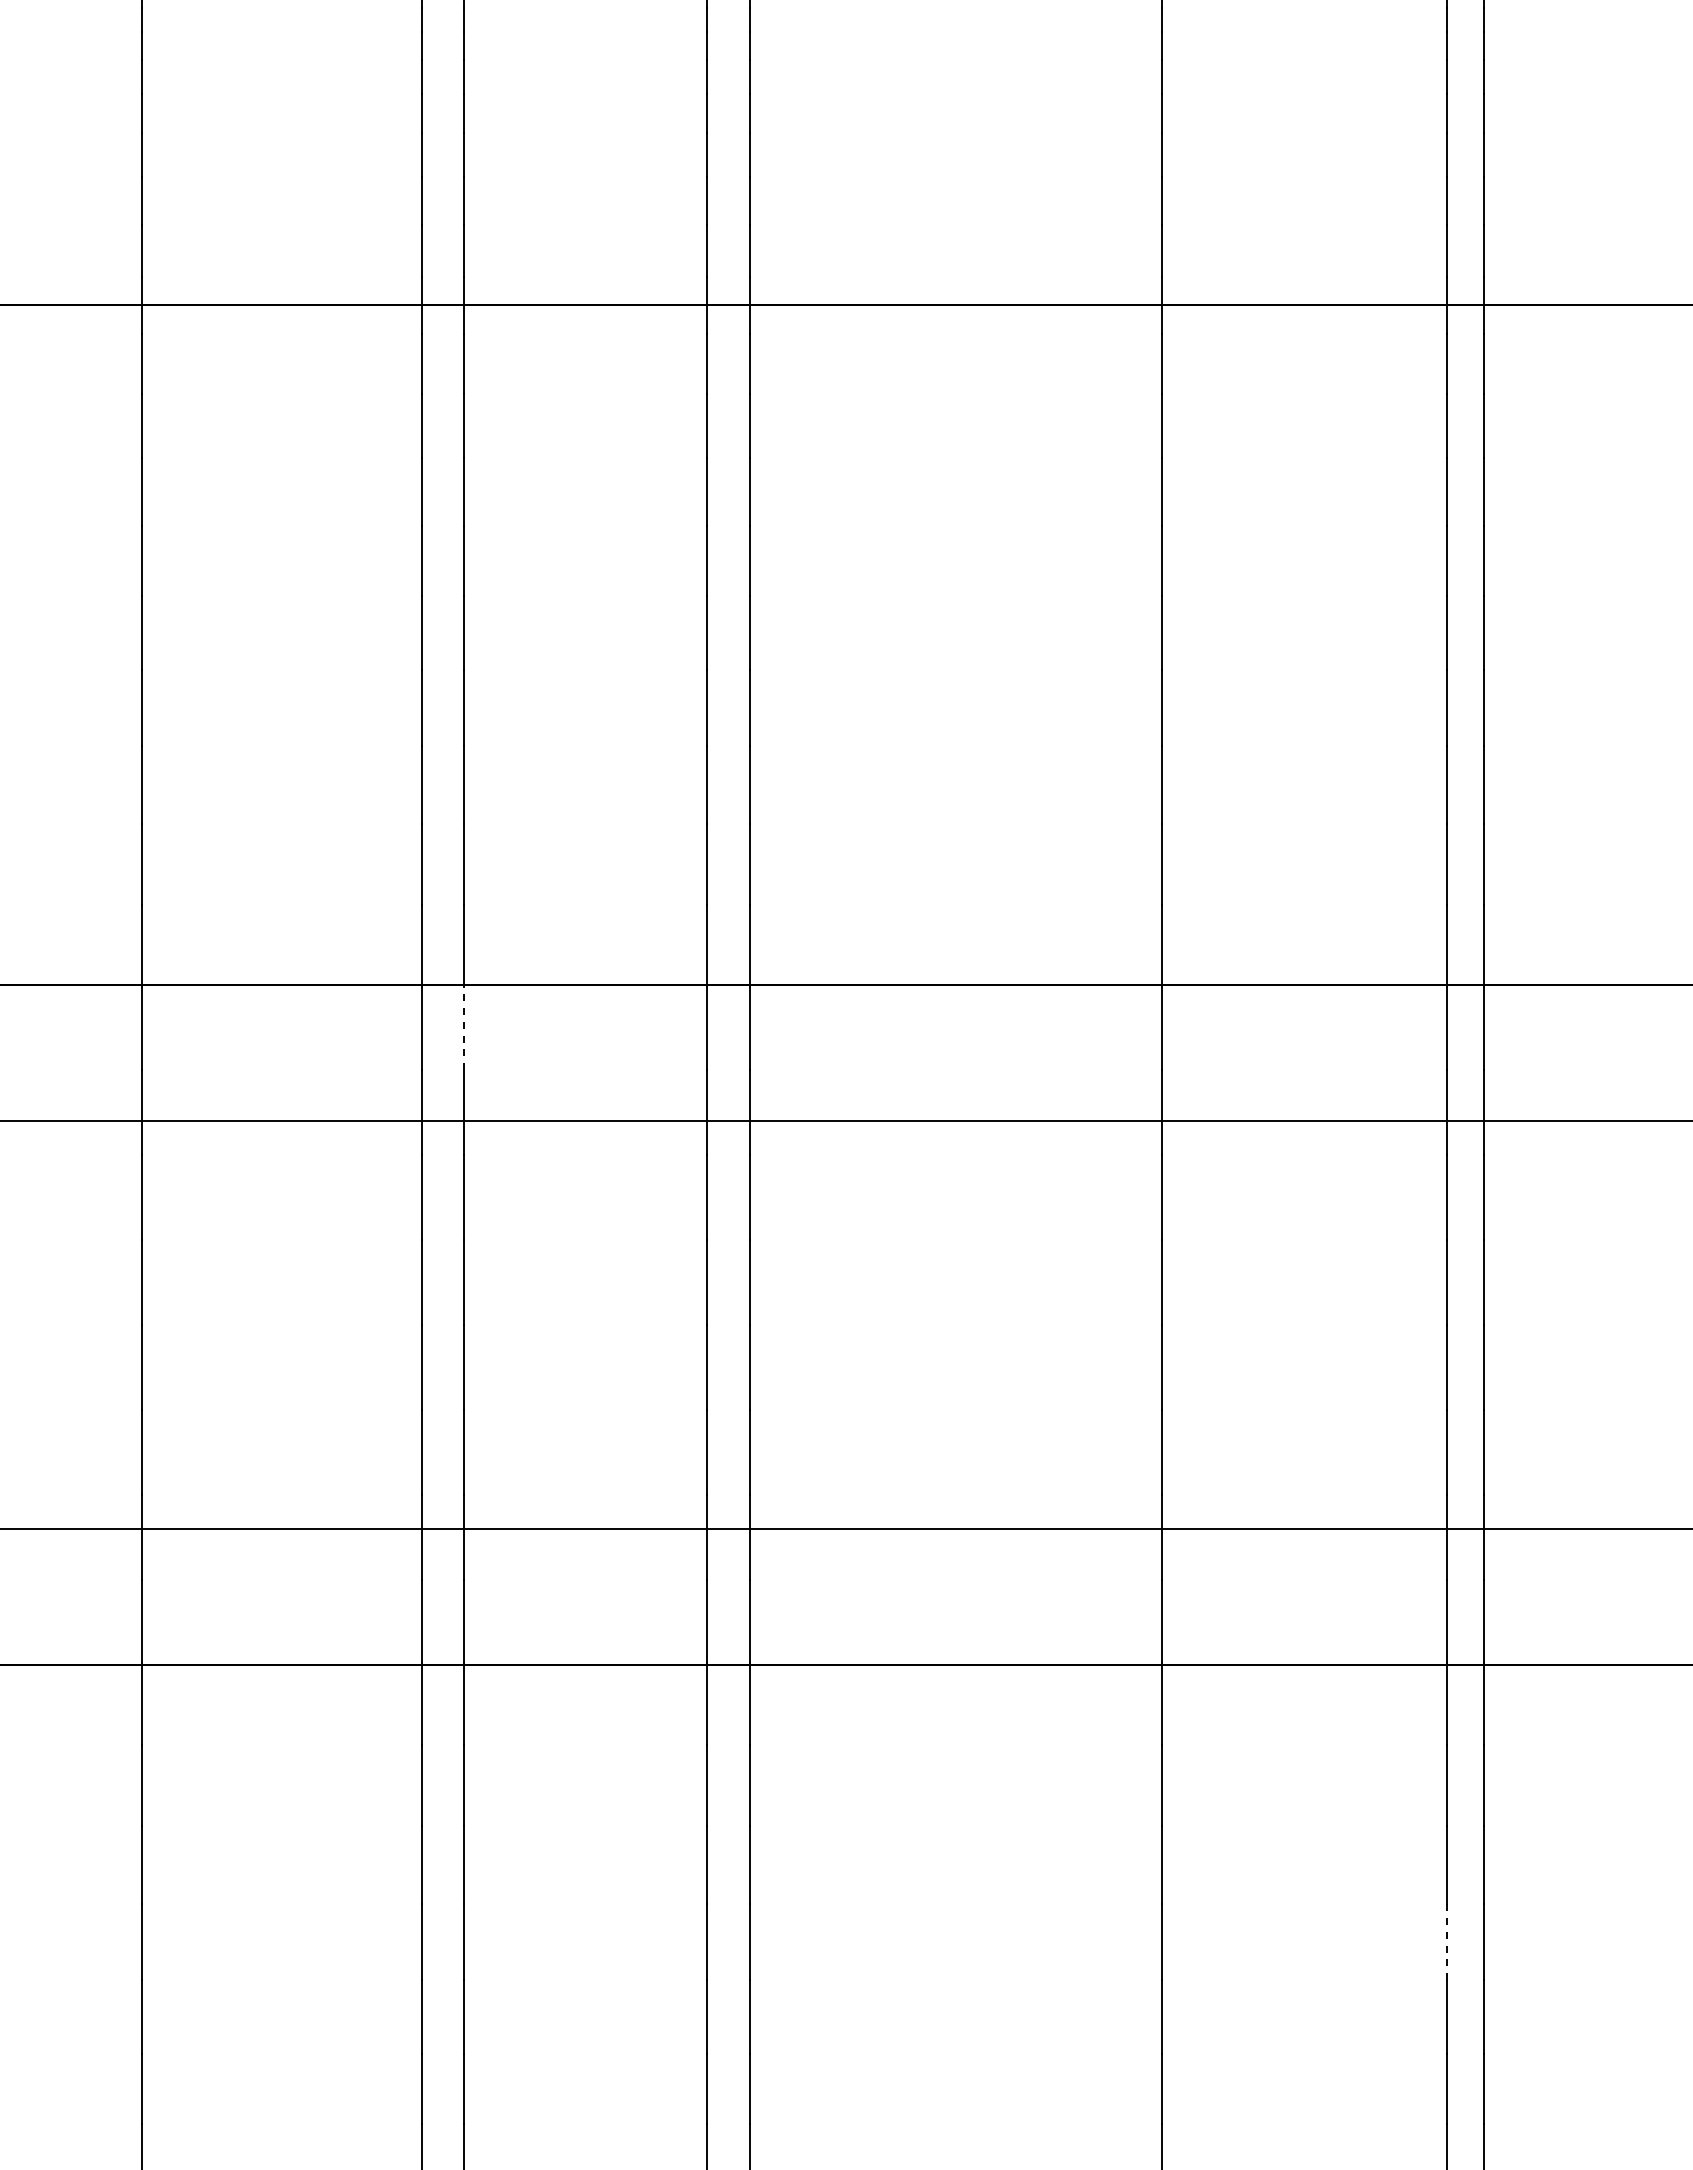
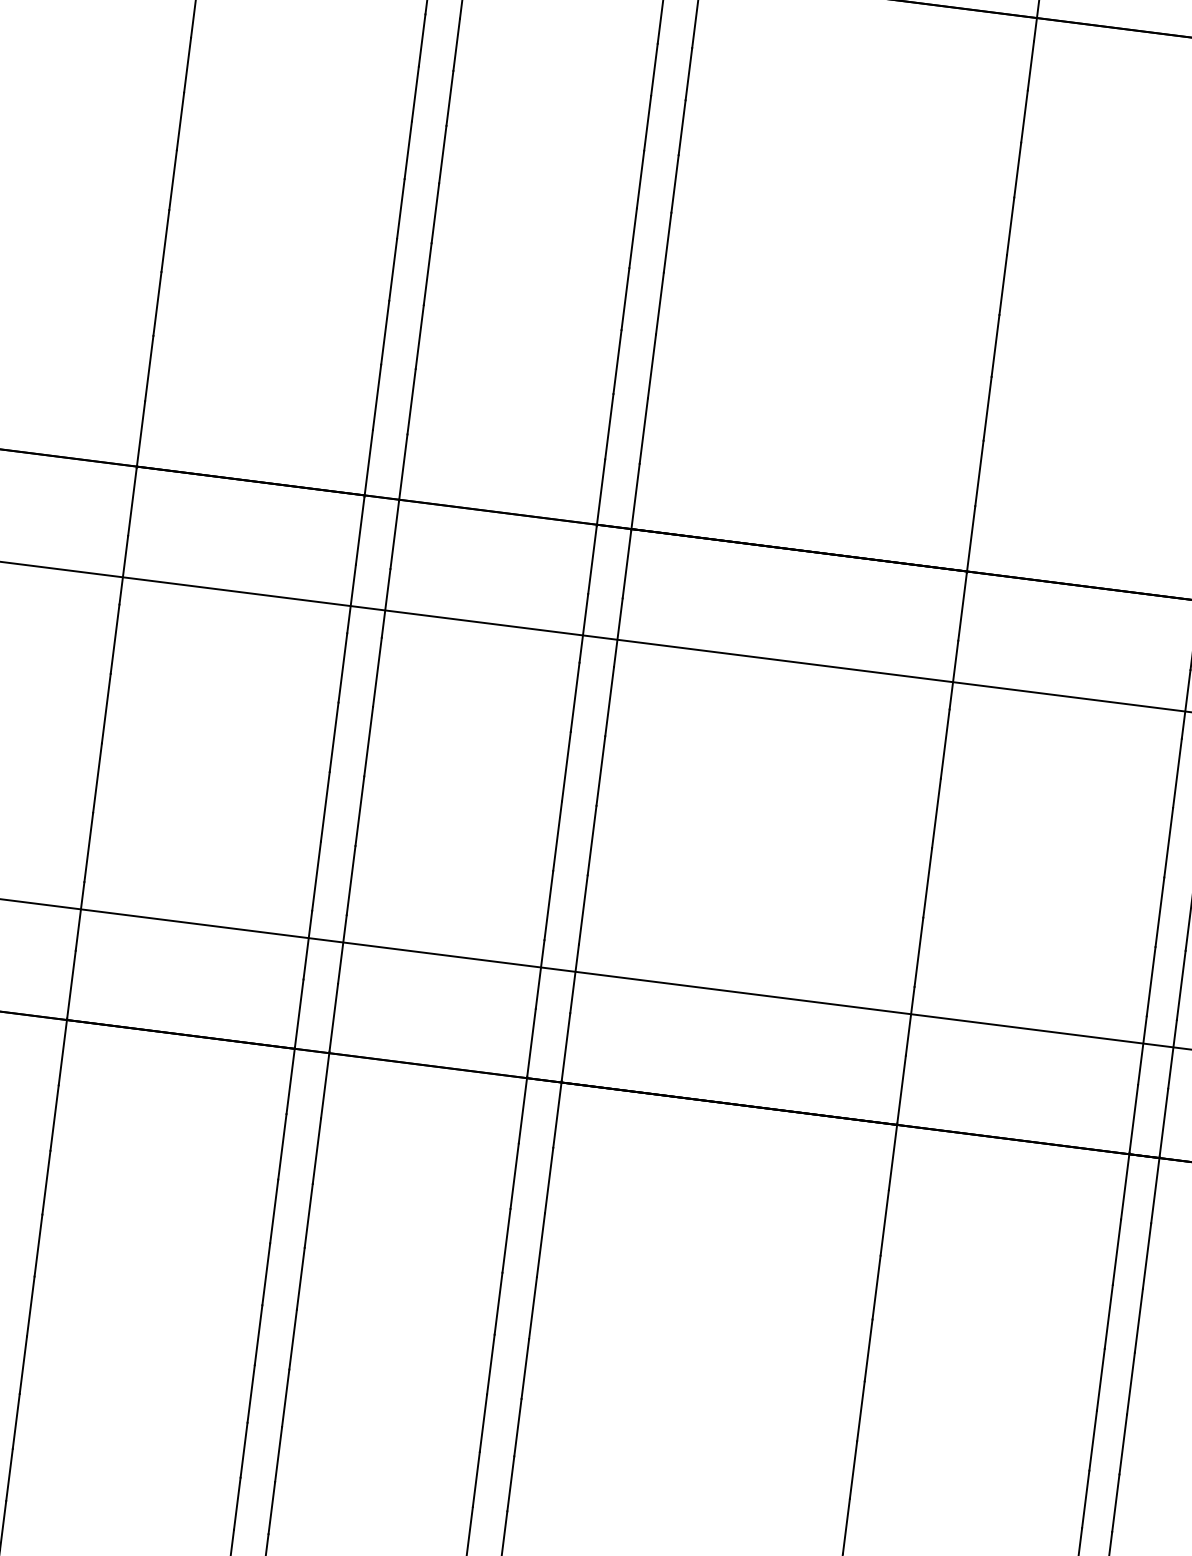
line: (464, 1028) -> (394, 535), dashed -> solid
line: (1447, 1941) -> (1101, 1379), dashed -> solid

